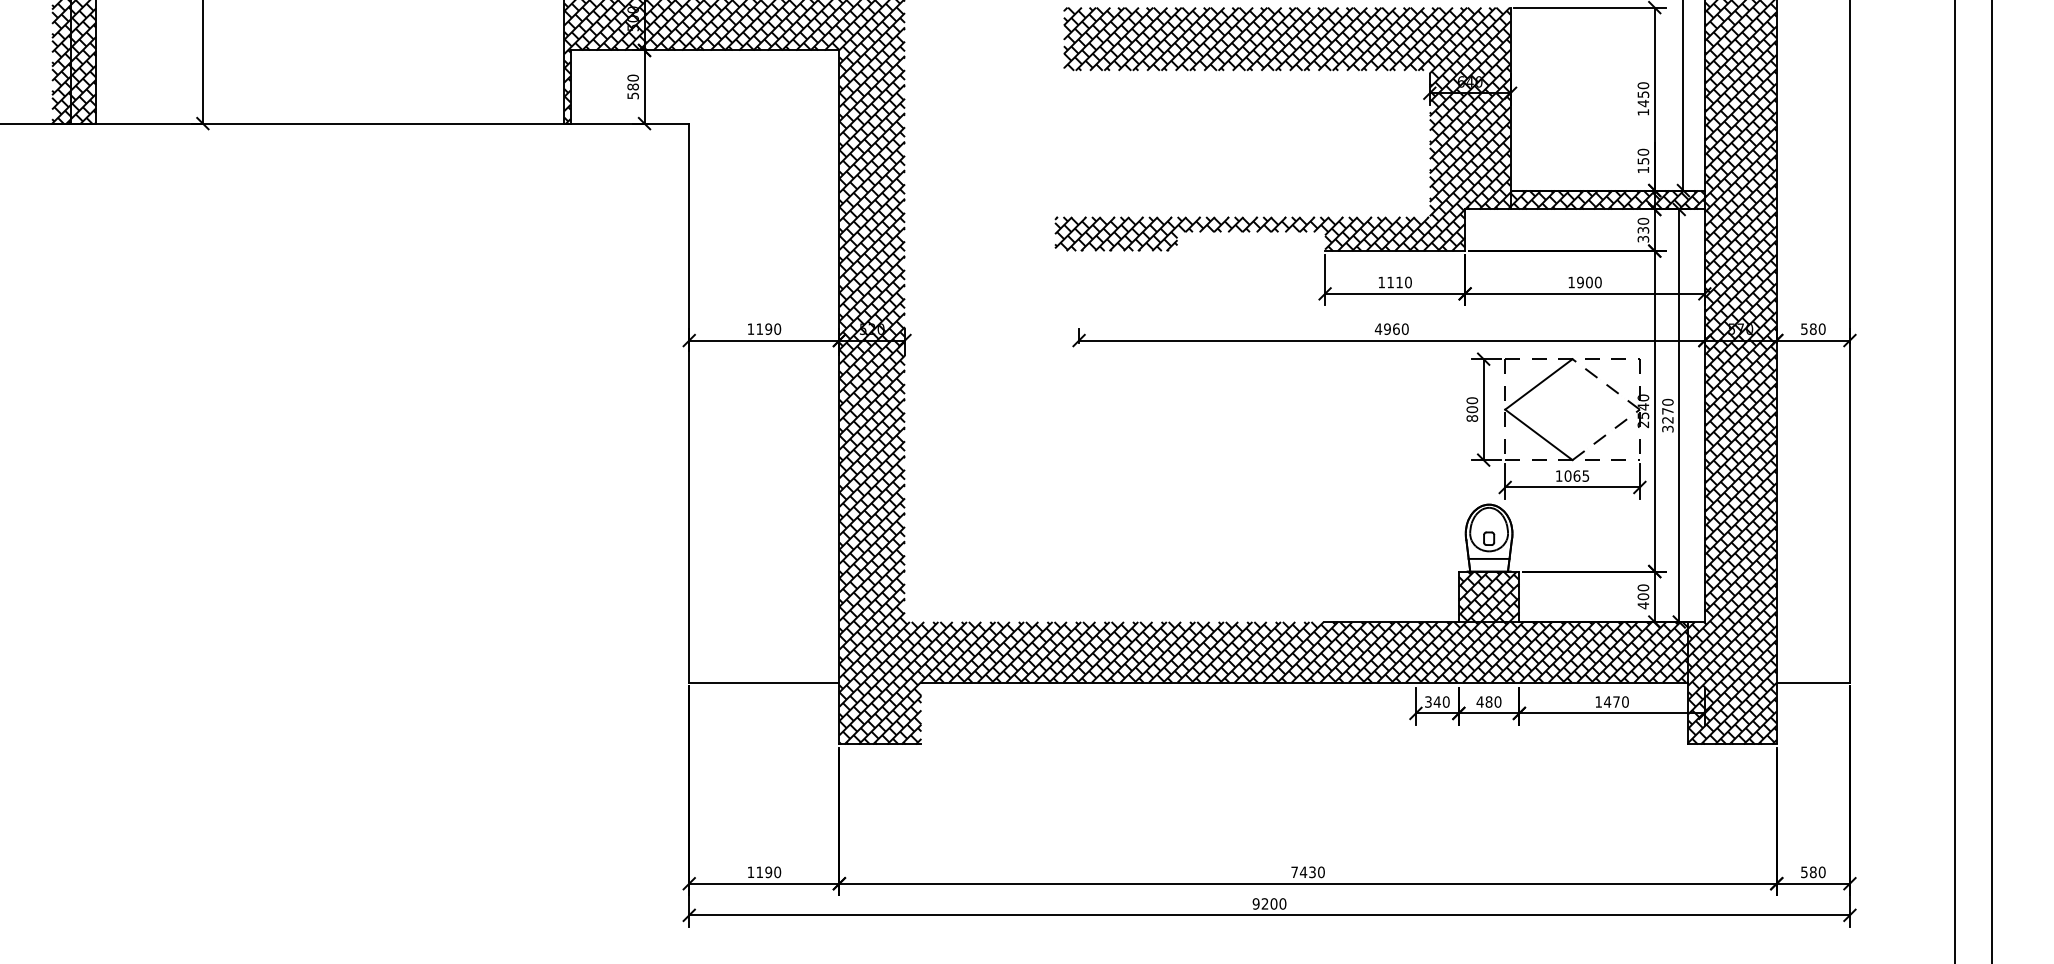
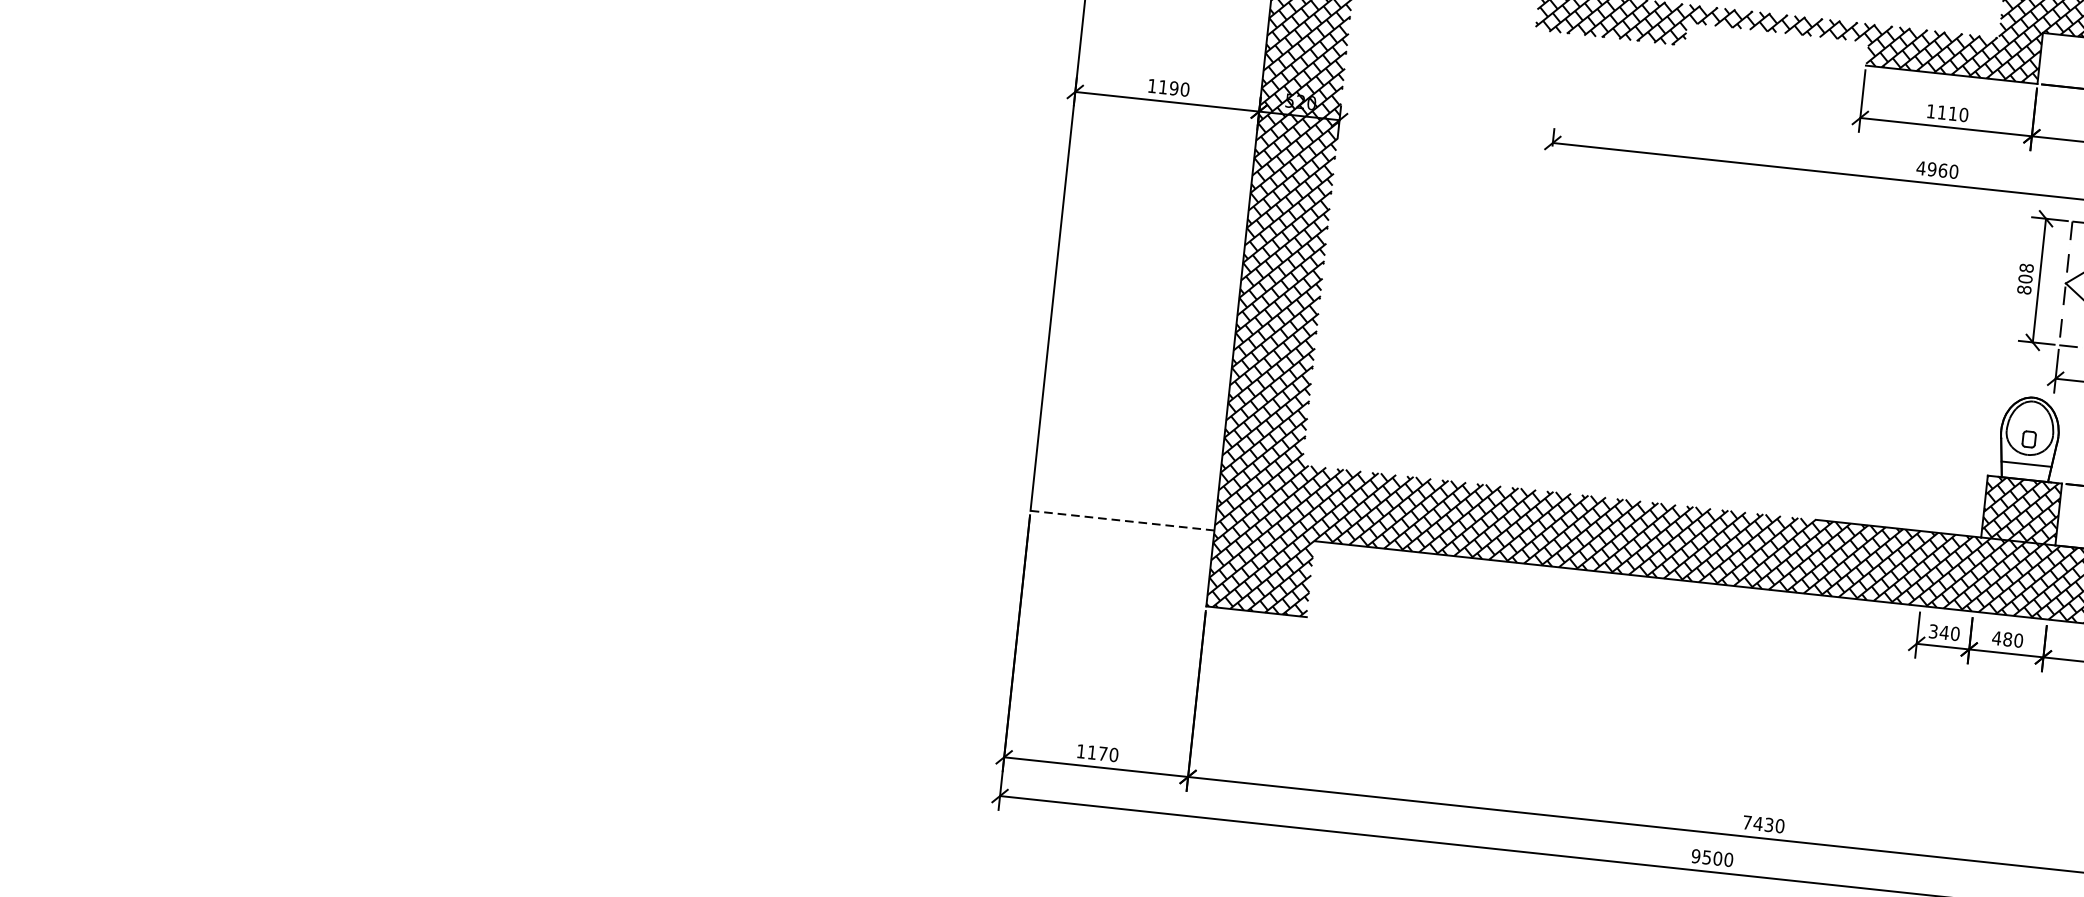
text: (1471, 400) -> (2025, 267), 800 -> 808
line: (763, 682) -> (1121, 520), solid -> dashed
text: (768, 872) -> (1102, 753), 1190 -> 1170
text: (1264, 903) -> (1706, 856), 9200 -> 9500

